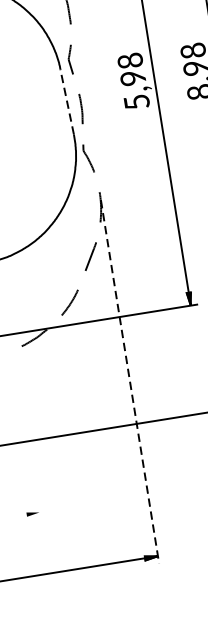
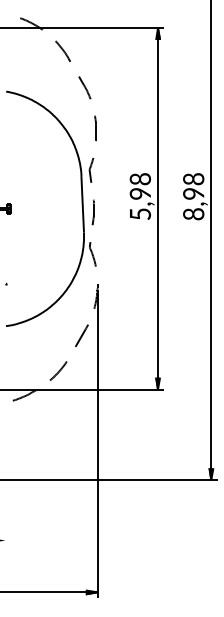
line: (66, 101) -> (82, 204), dashed -> solid
line: (129, 381) -> (97, 444), dashed -> solid

